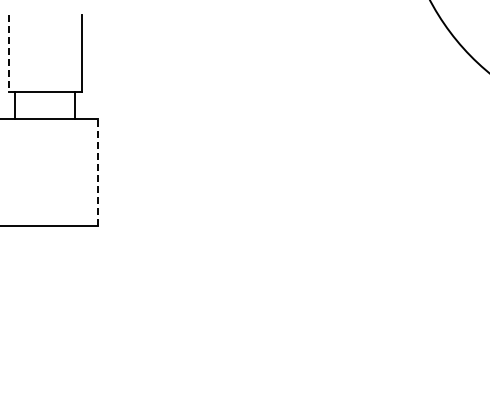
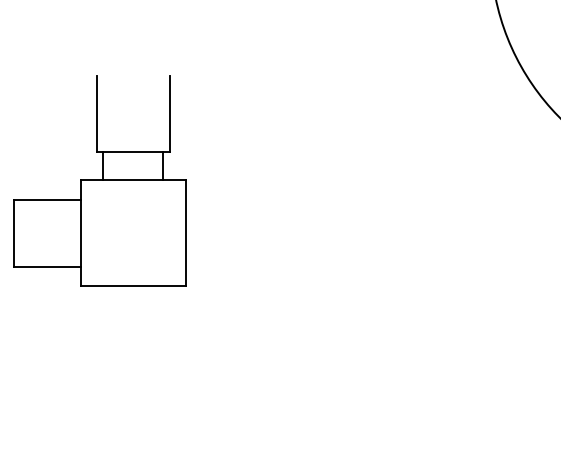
line: (8, 53) -> (96, 114), dashed -> solid
line: (97, 171) -> (185, 232), dashed -> solid

